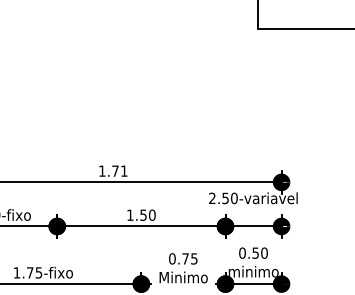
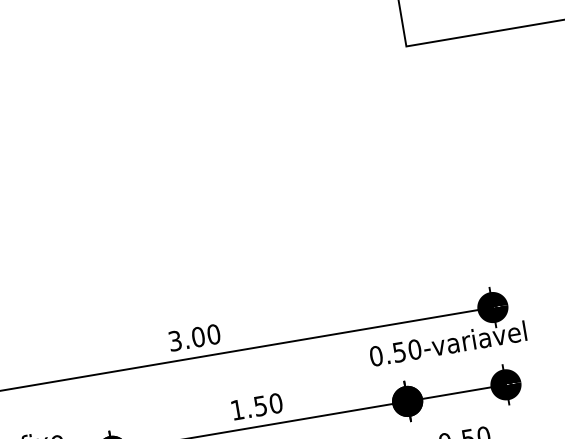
text: (113, 170) -> (194, 336), 1.71 -> 3.00
text: (212, 198) -> (376, 356), 2.50-variavel -> 0.50-variavel

